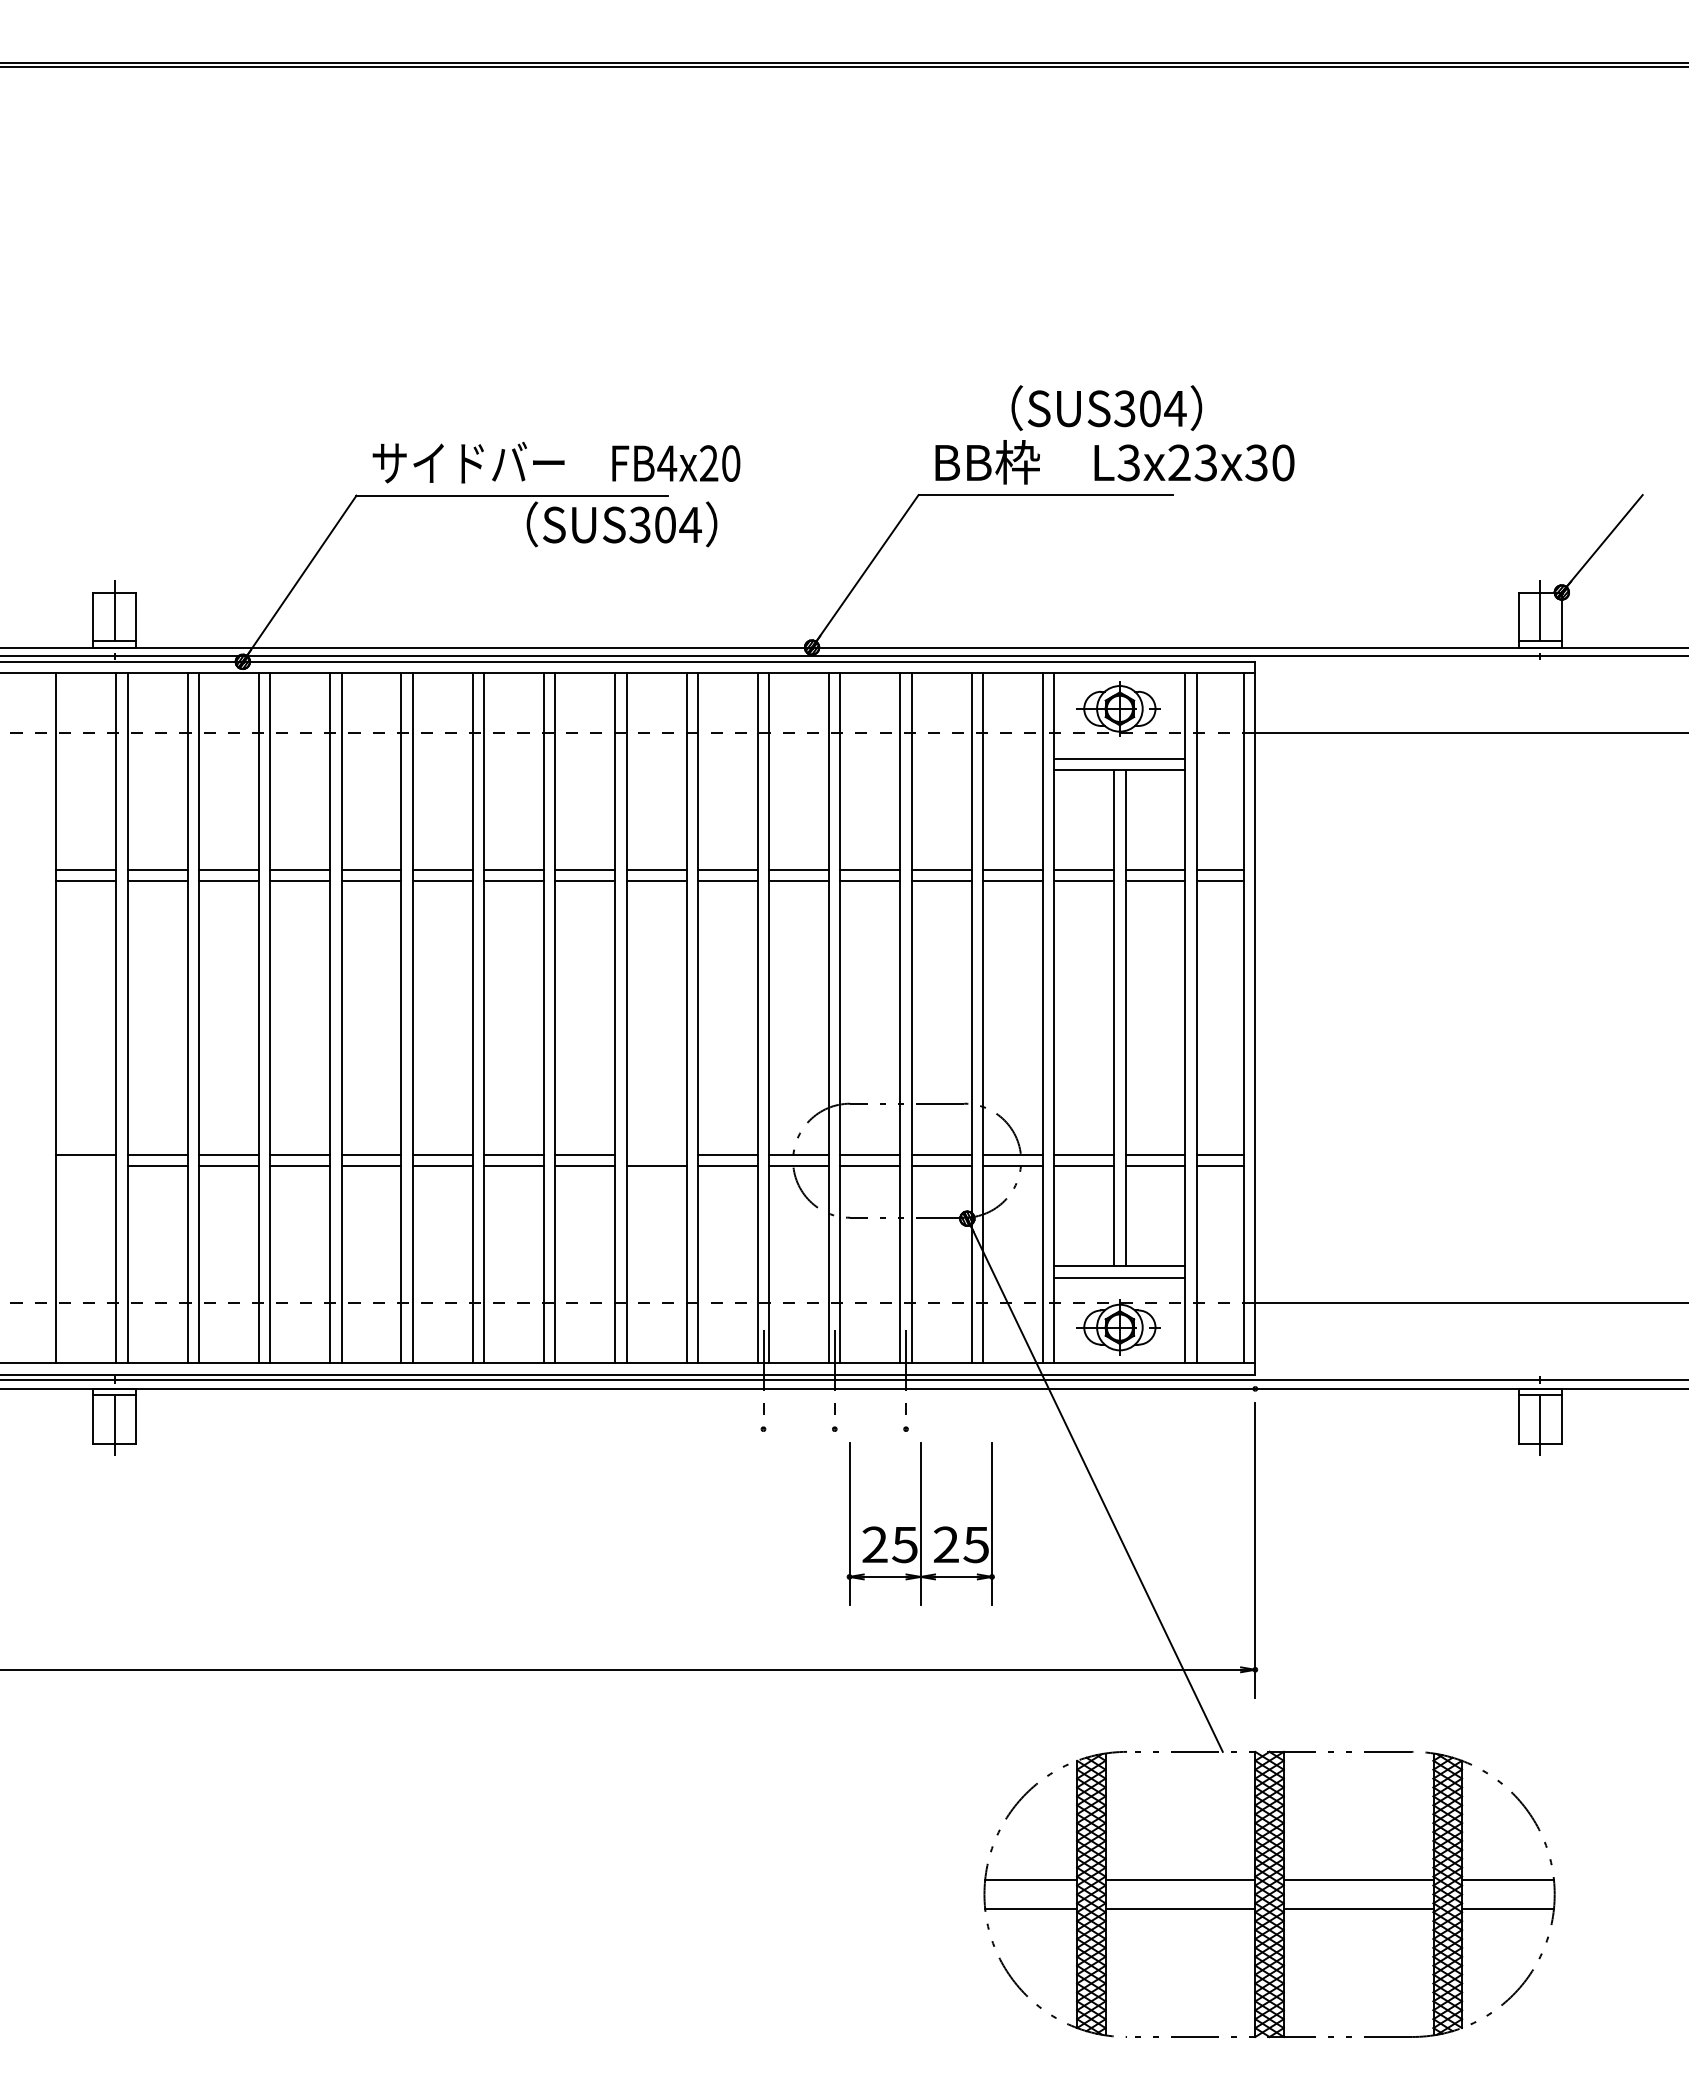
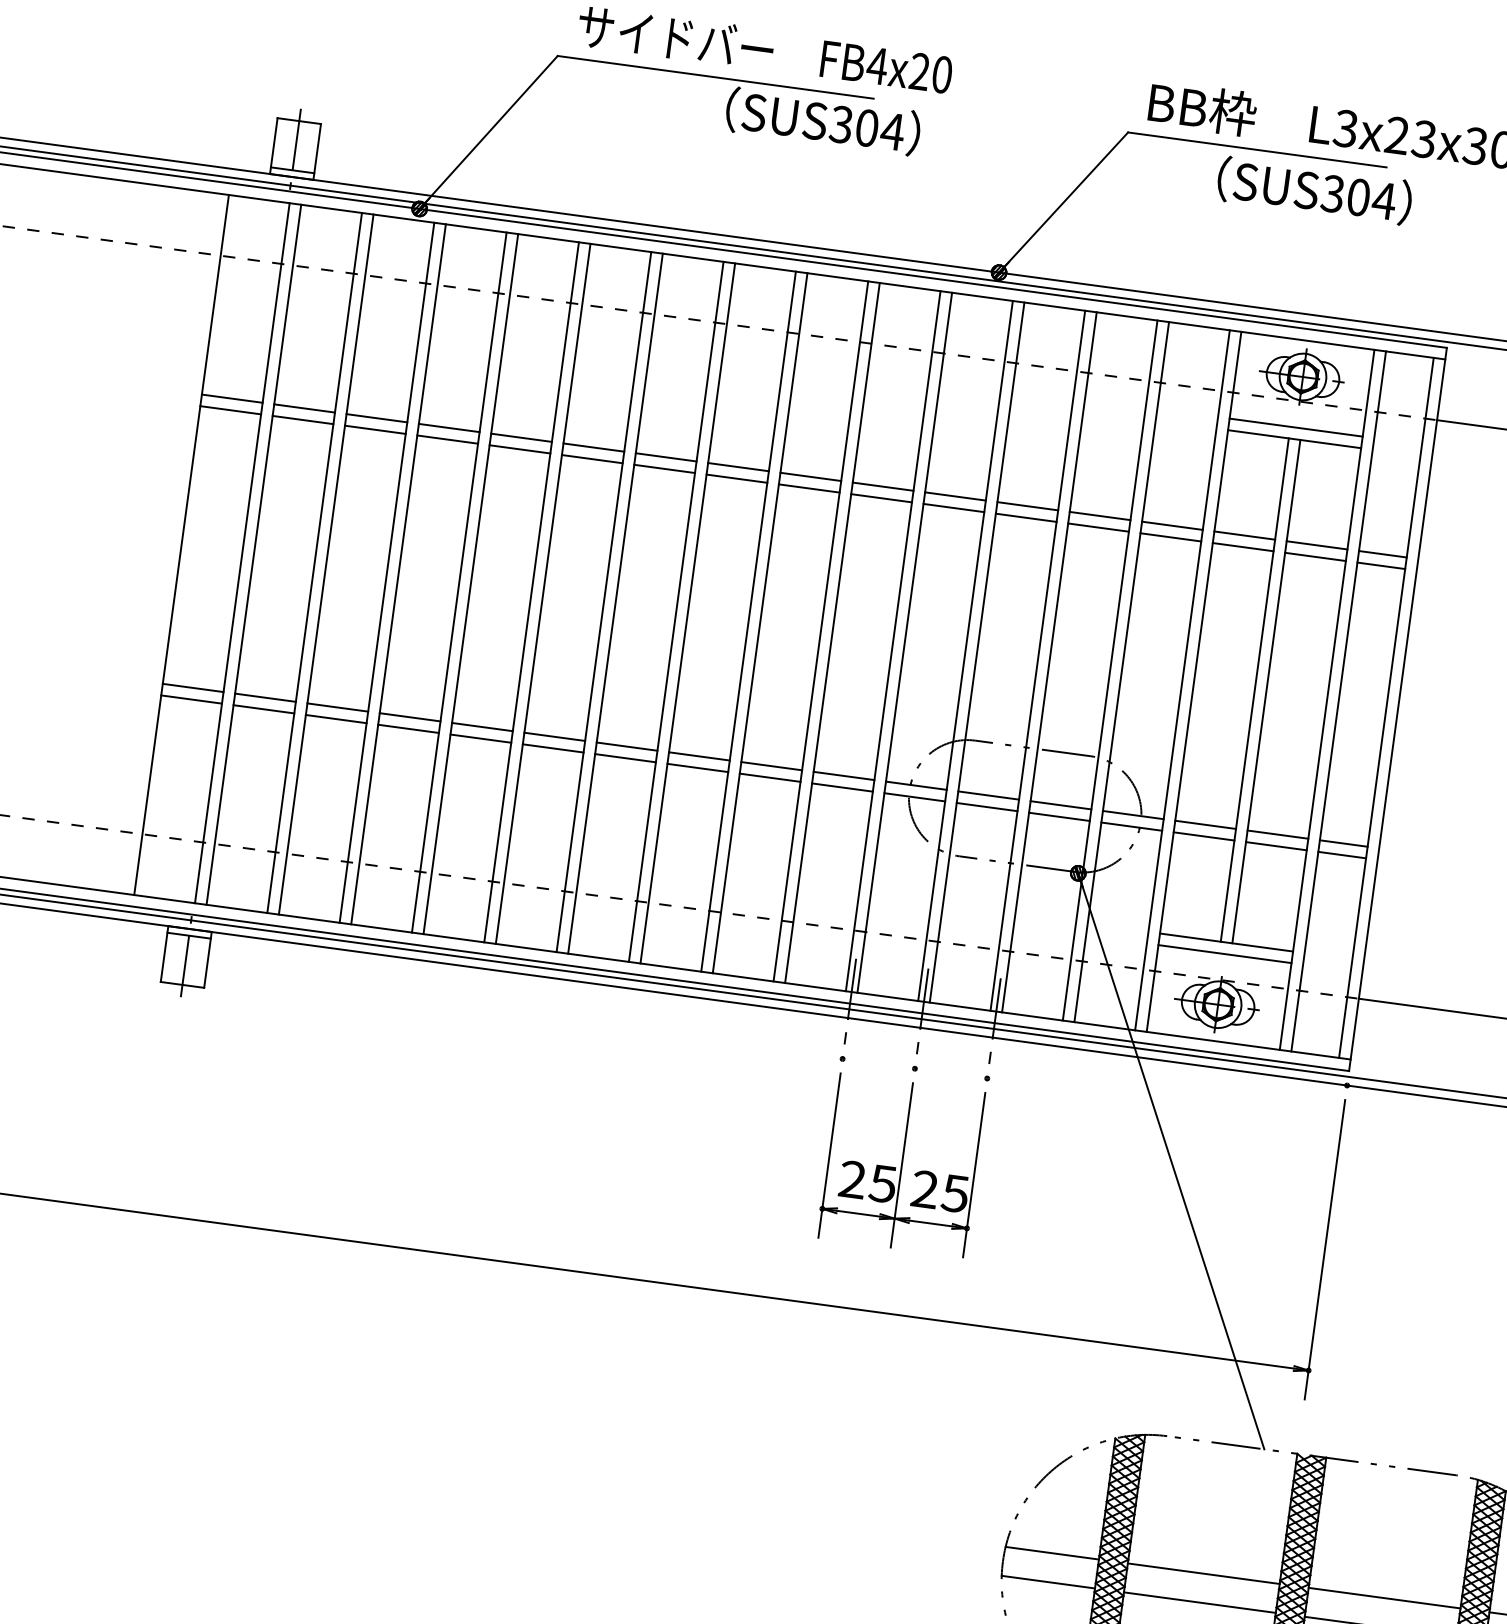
text: (1106, 407) -> (1314, 190), moved
line: (656, 1155) -> (771, 766), added
line: (86, 1166) -> (191, 699), added
part: (920, 1523) -> (901, 1164), moved

